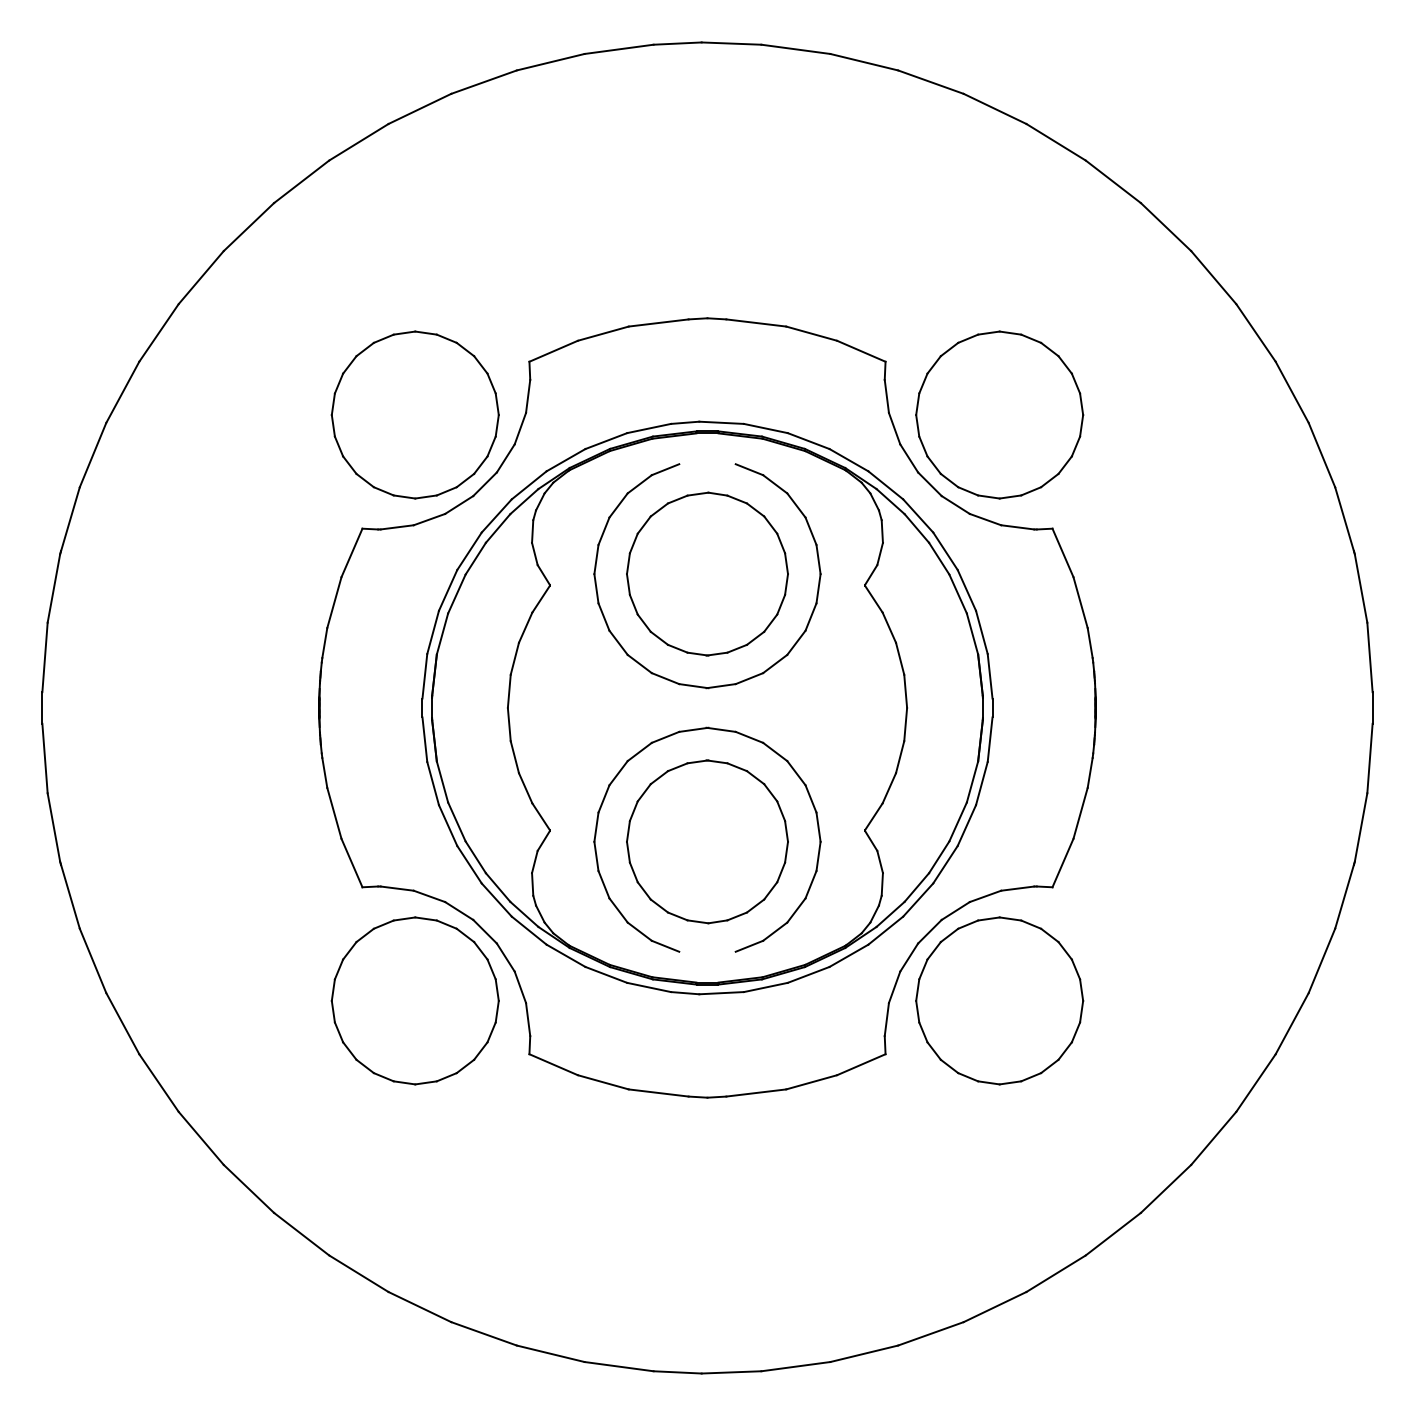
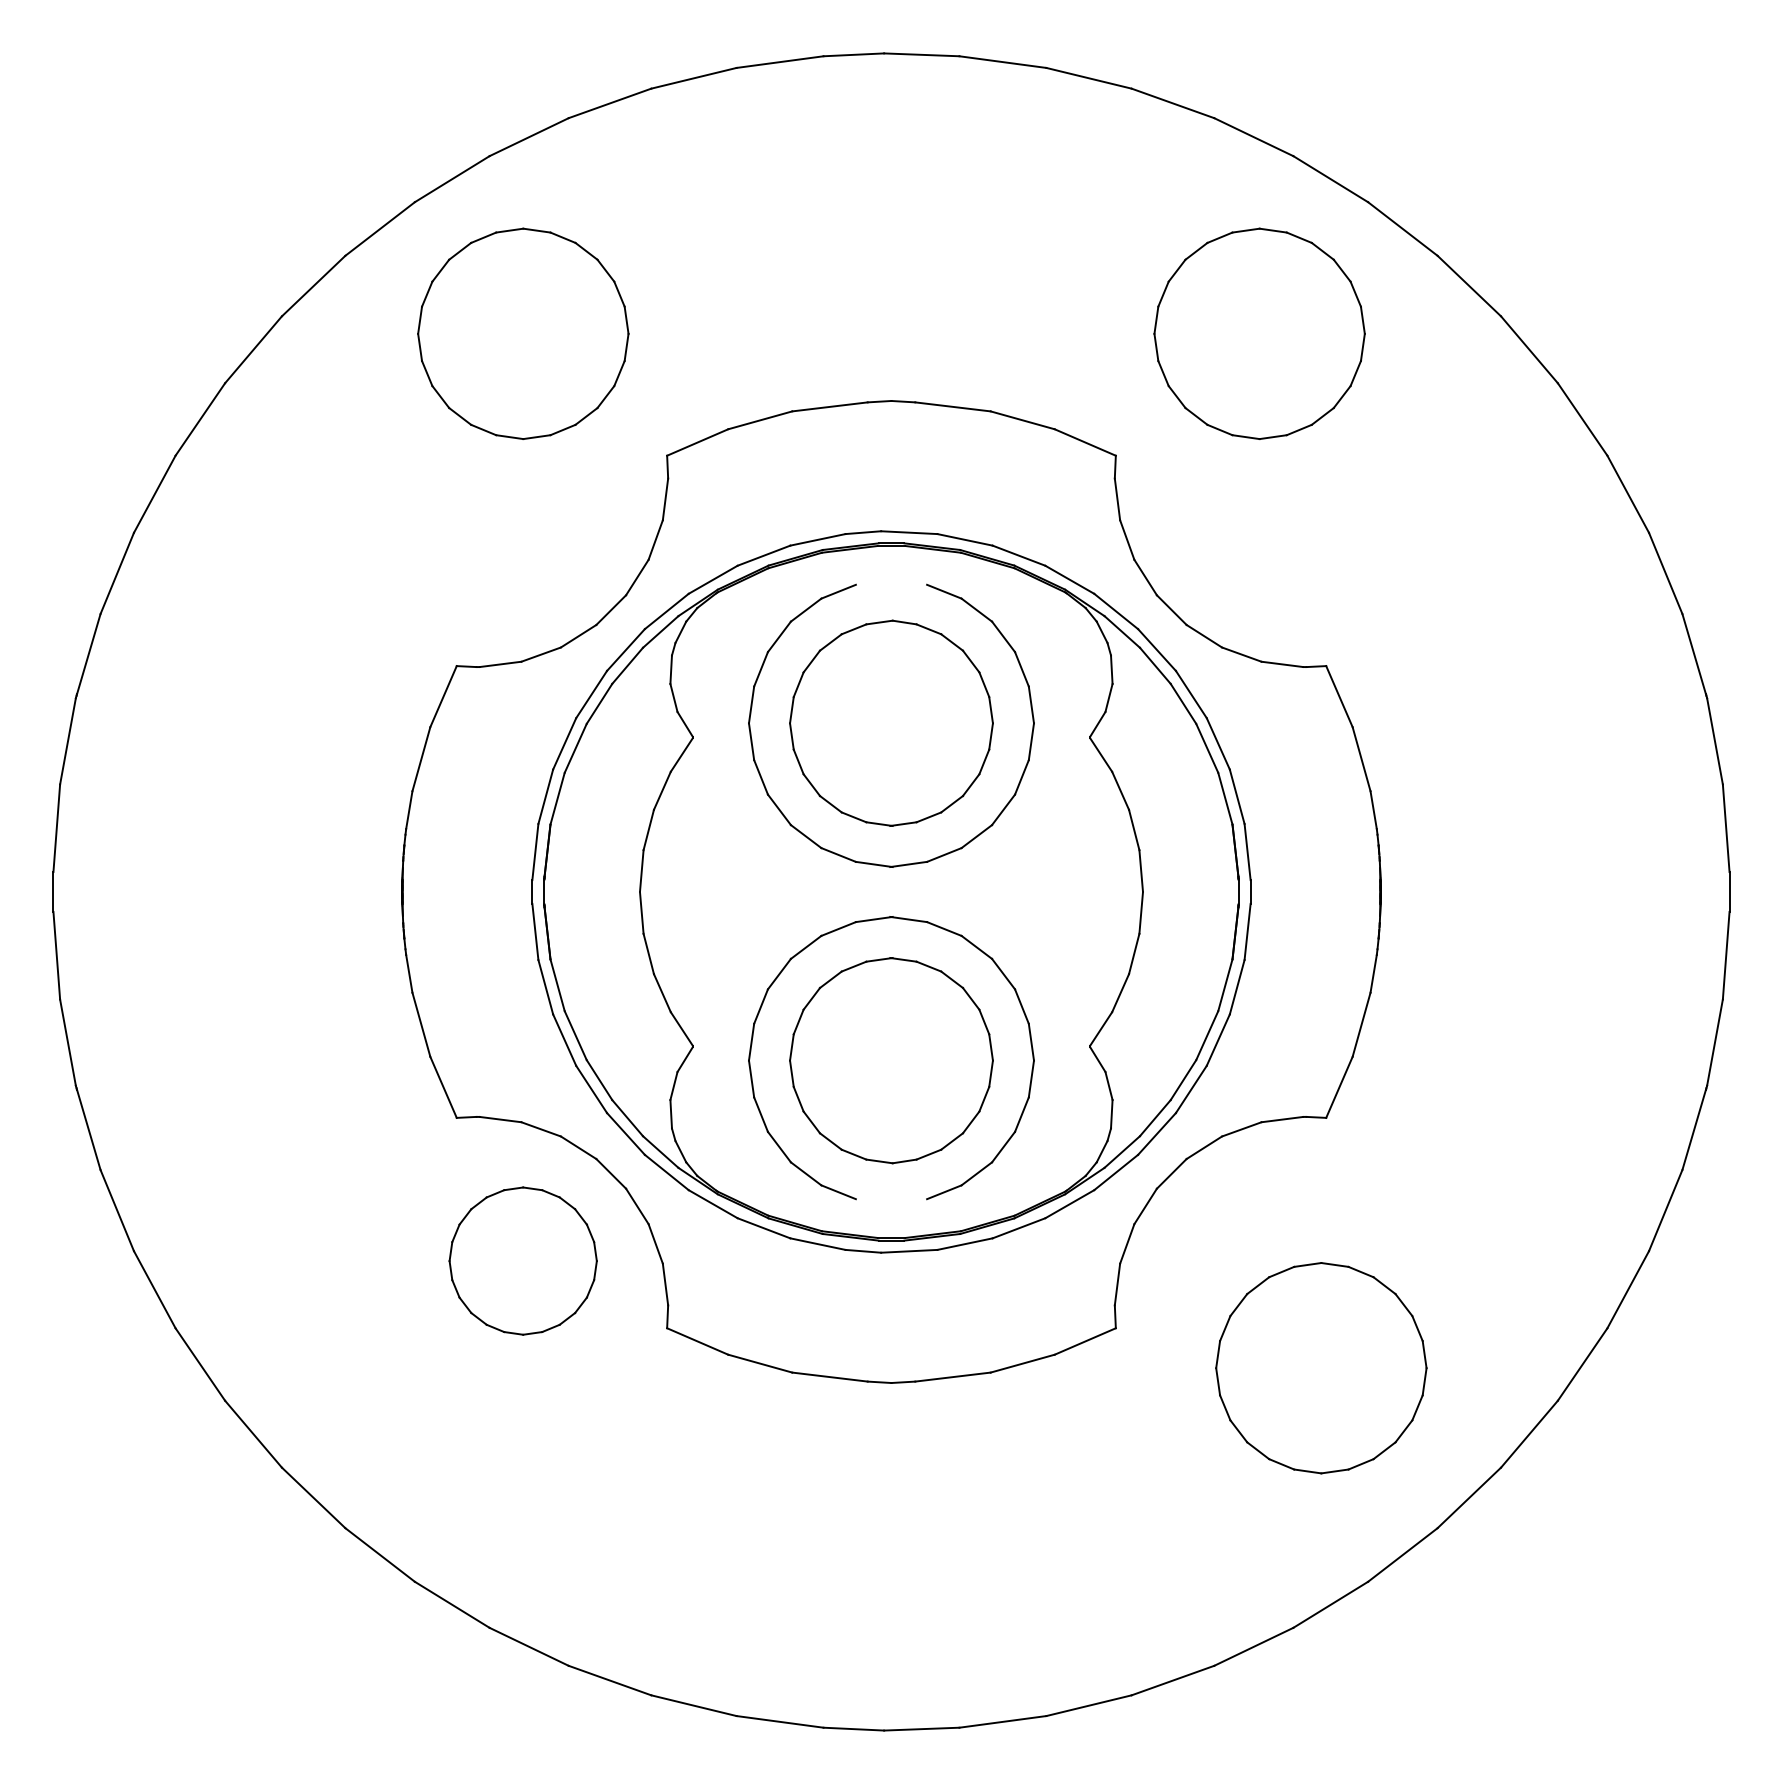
part: (414, 414) -> (522, 333), moved
part: (999, 414) -> (1259, 333), moved
part: (414, 1000) -> (522, 1260), size x0.7
part: (999, 1000) -> (1321, 1367), moved

